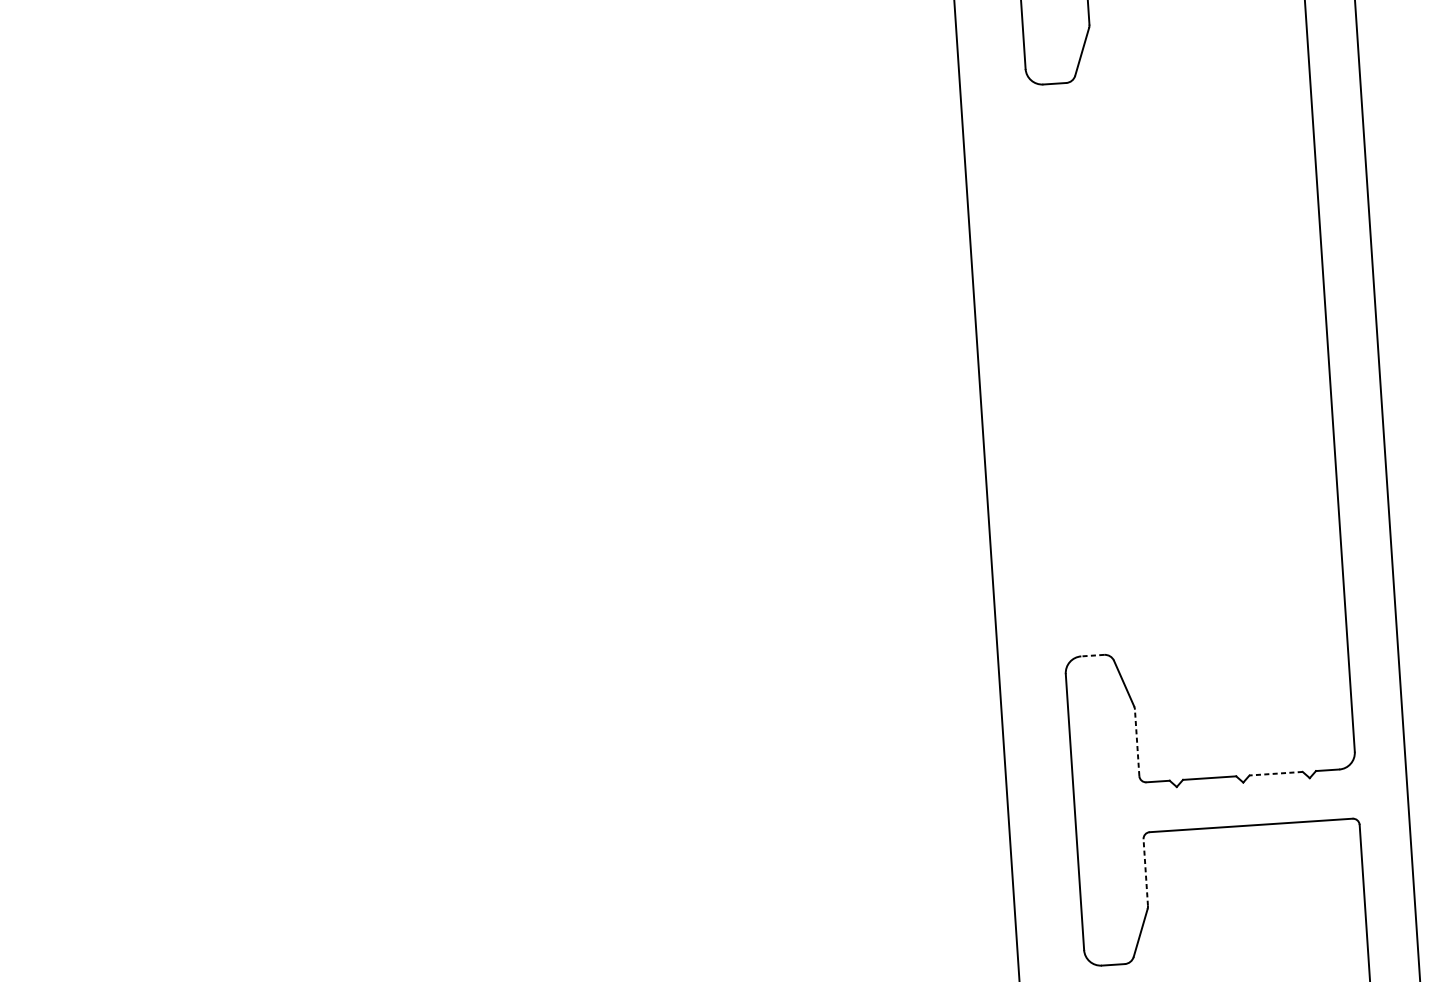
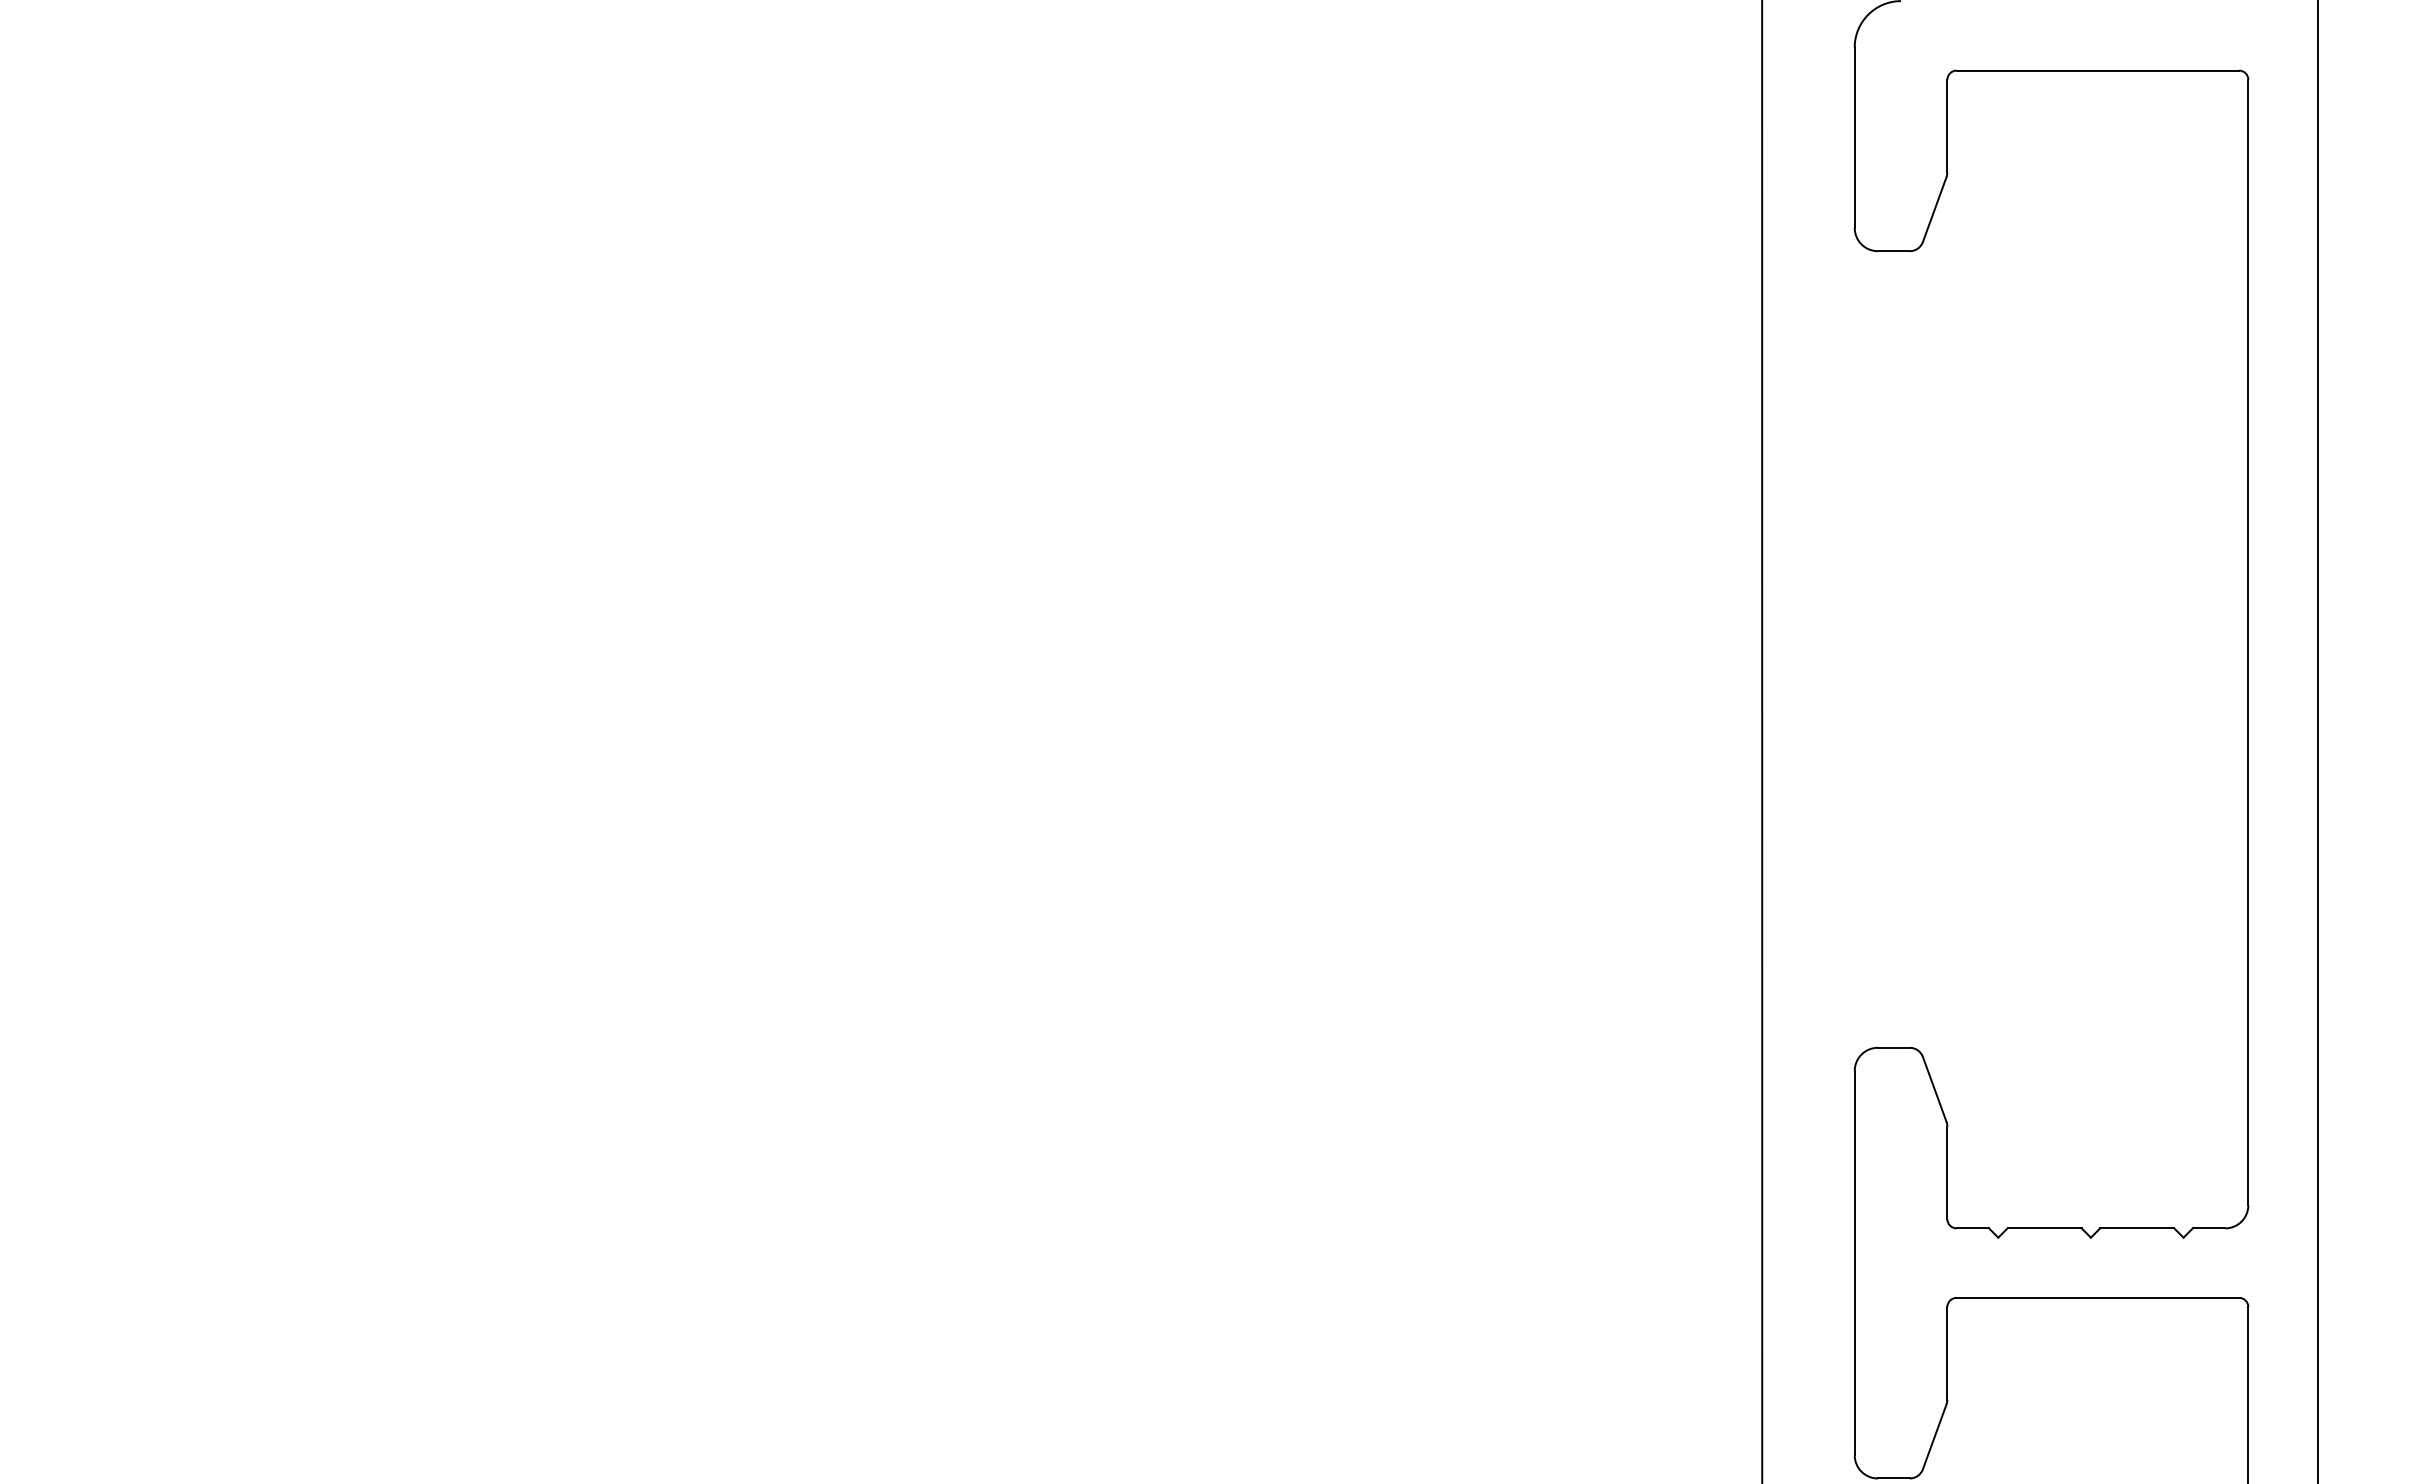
line: (1092, 655) -> (1893, 1047), dashed -> solid
line: (1137, 742) -> (1947, 1172), dashed -> solid
line: (1275, 773) -> (2136, 1228), dashed -> solid
line: (1145, 871) -> (1947, 1352), dashed -> solid

